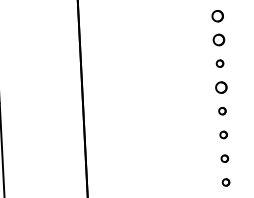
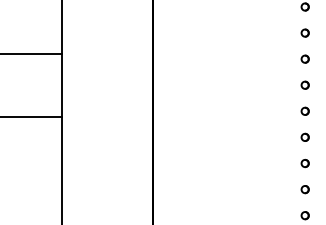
part: (216, 15) -> (304, 32), size x0.62
part: (218, 39) -> (304, 58), size x0.62
part: (220, 86) -> (304, 110), size x0.62

